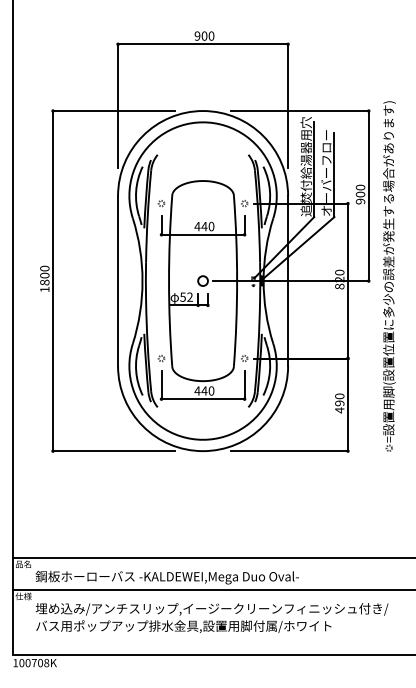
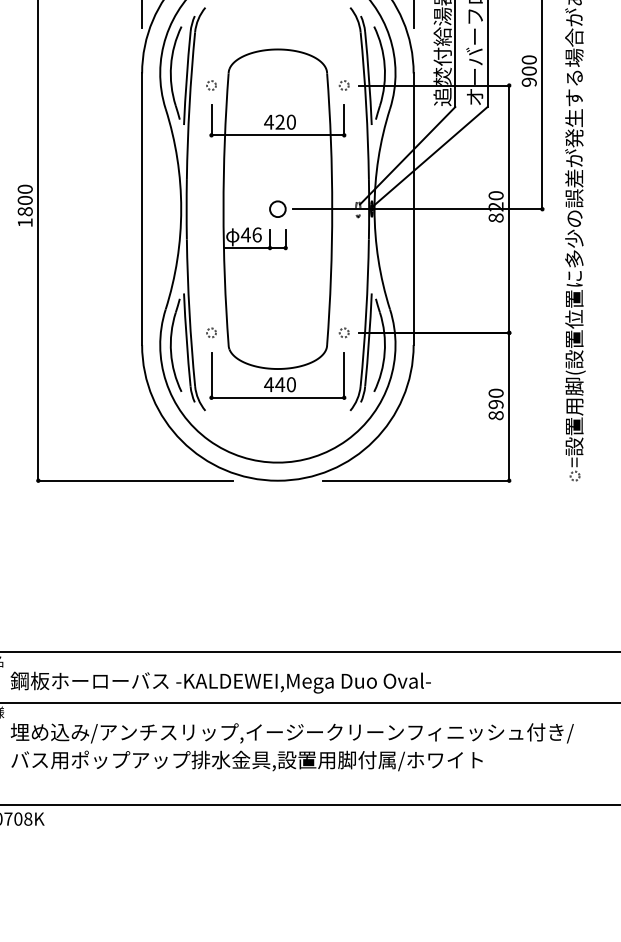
text: (204, 226) -> (280, 122), 440 -> 420
text: (186, 296) -> (251, 233), 52 -> 46
text: (339, 410) -> (495, 415), 490 -> 890

